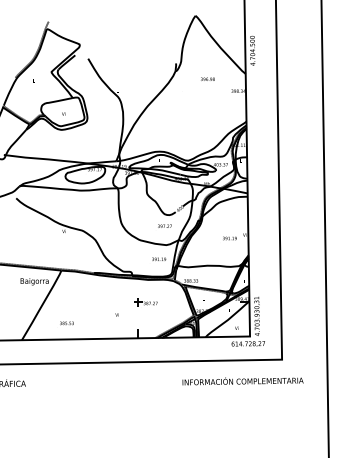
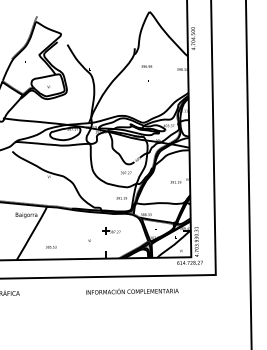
text: (207, 78) -> (146, 65), moved
text: (242, 381) -> (131, 291), moved

